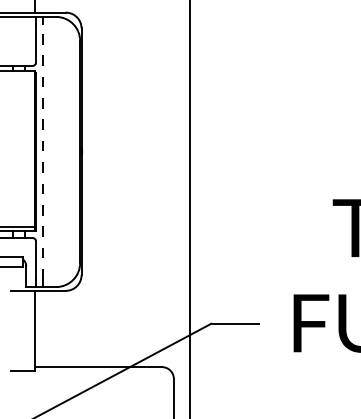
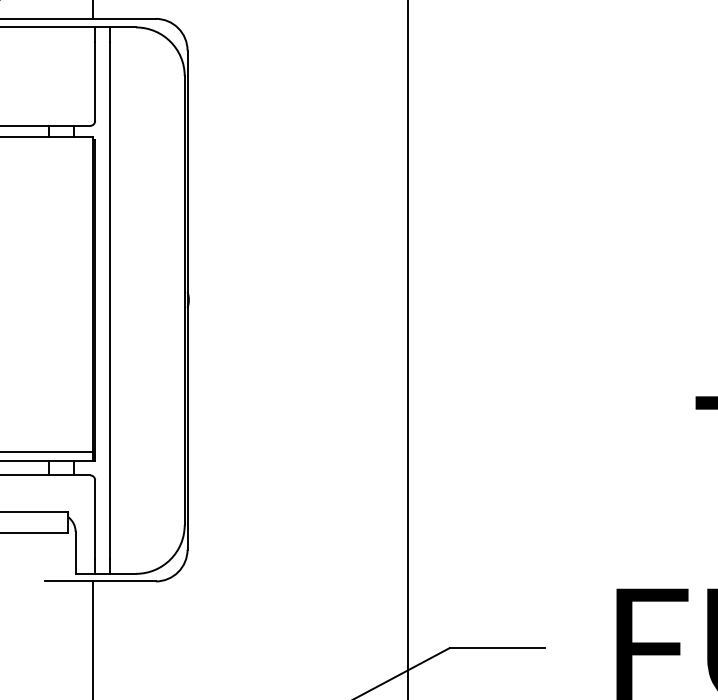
line: (43, 152) -> (110, 301), dashed -> solid

